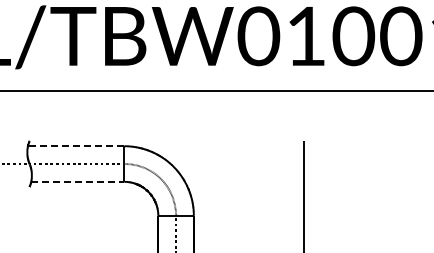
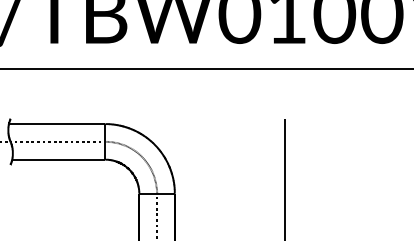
line: (75, 146) -> (56, 124), dashed -> solid
line: (77, 181) -> (58, 159), dashed -> solid

